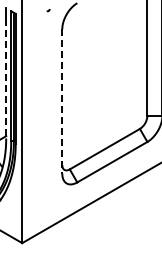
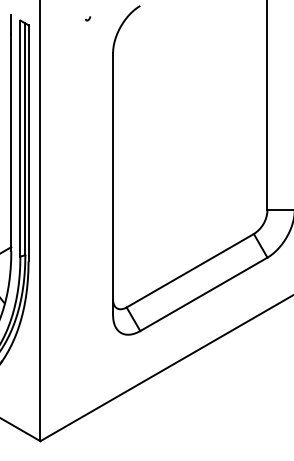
line: (6, 78) -> (11, 142), dashed -> solid
line: (62, 101) -> (113, 184), dashed -> solid

